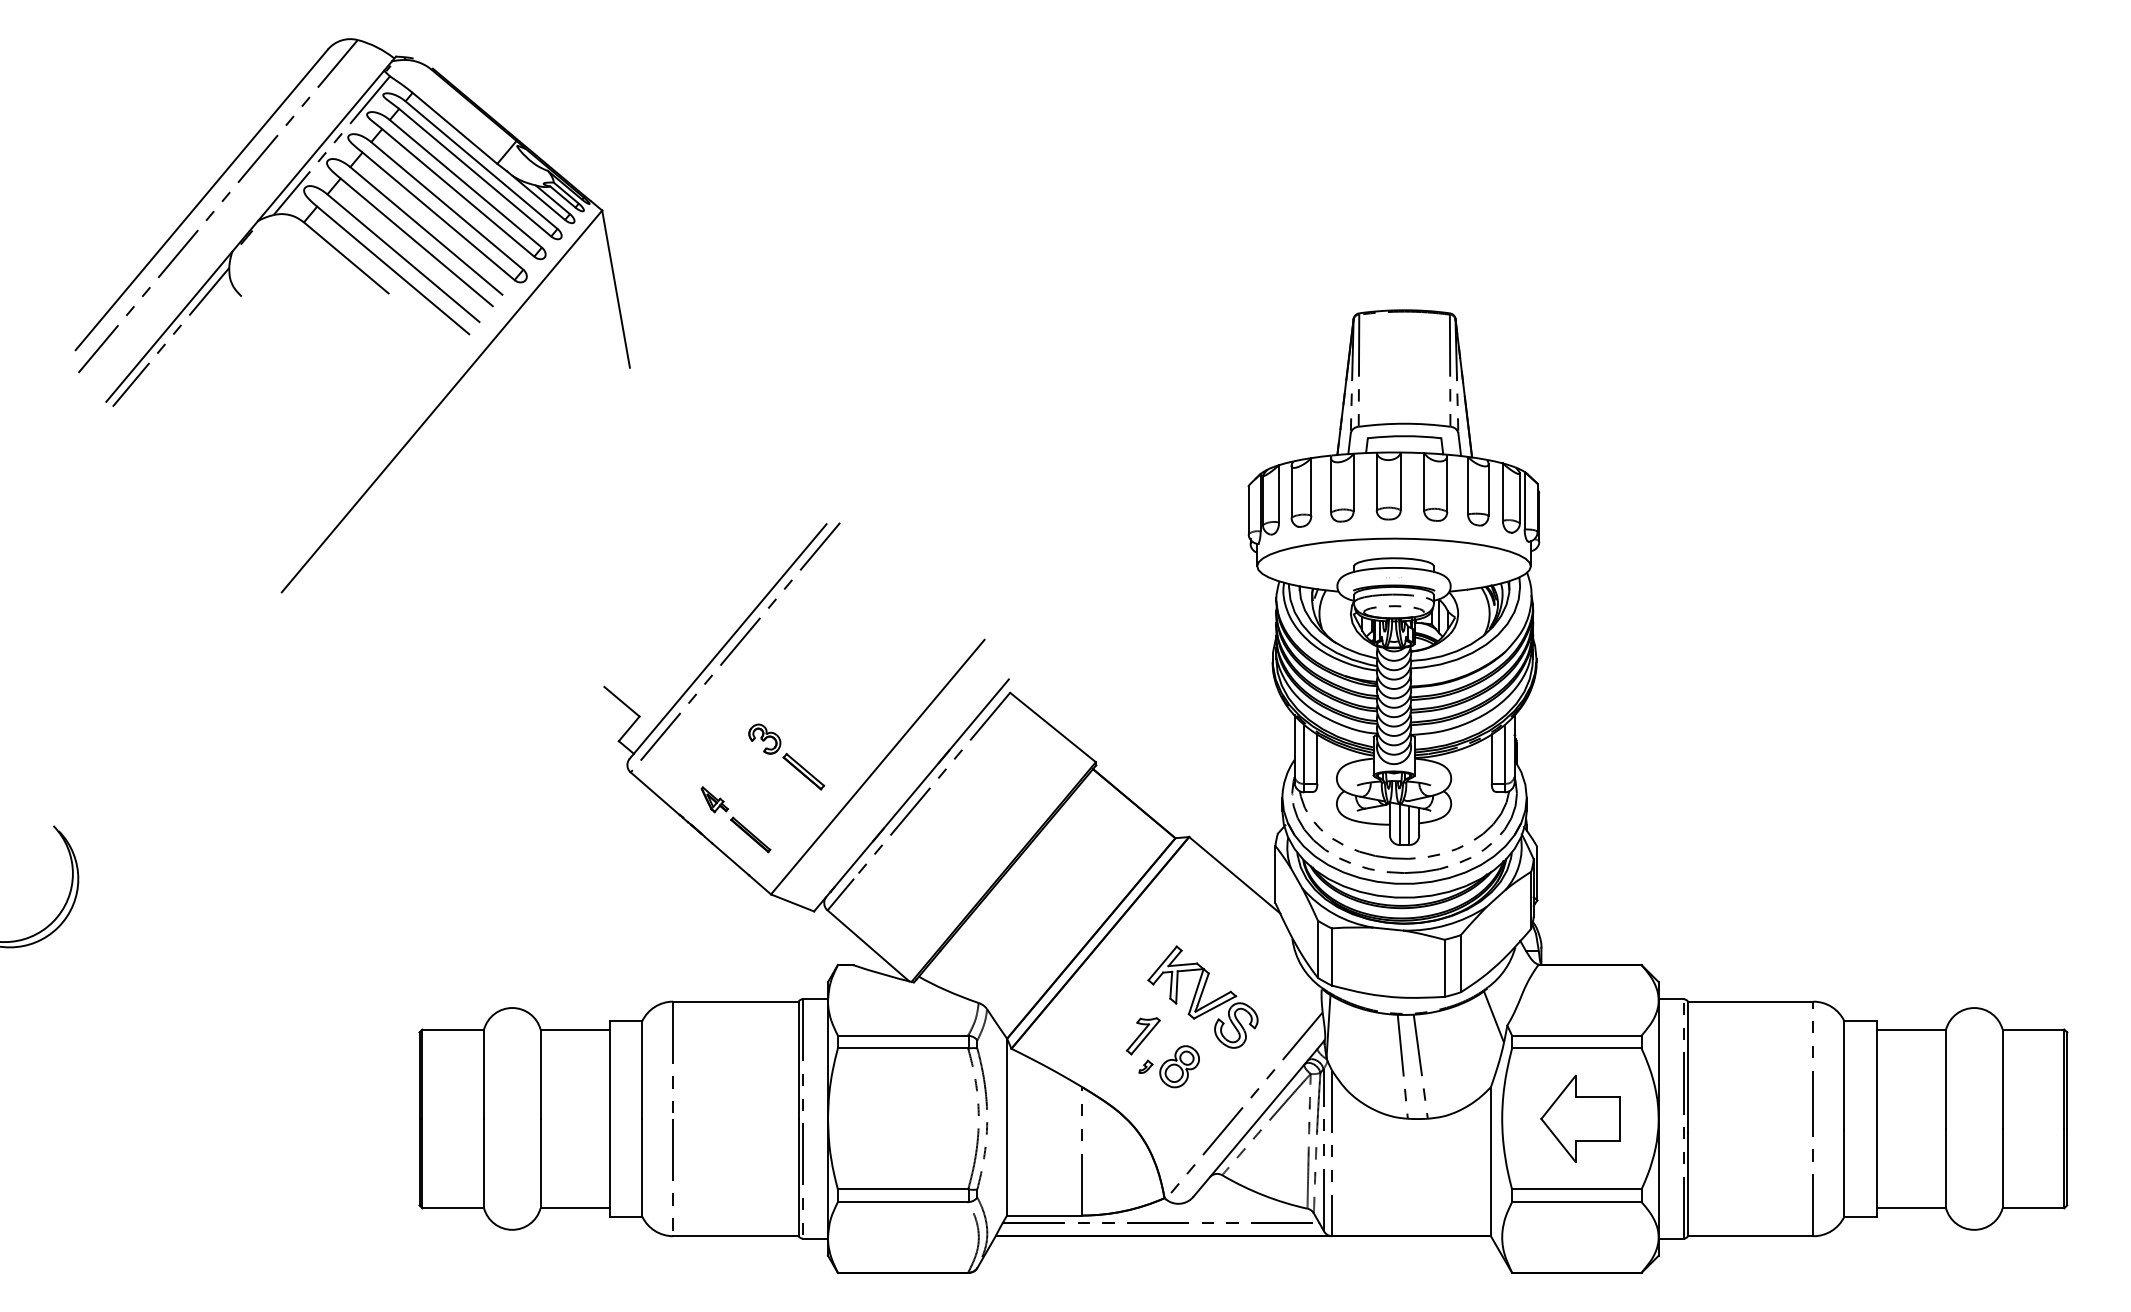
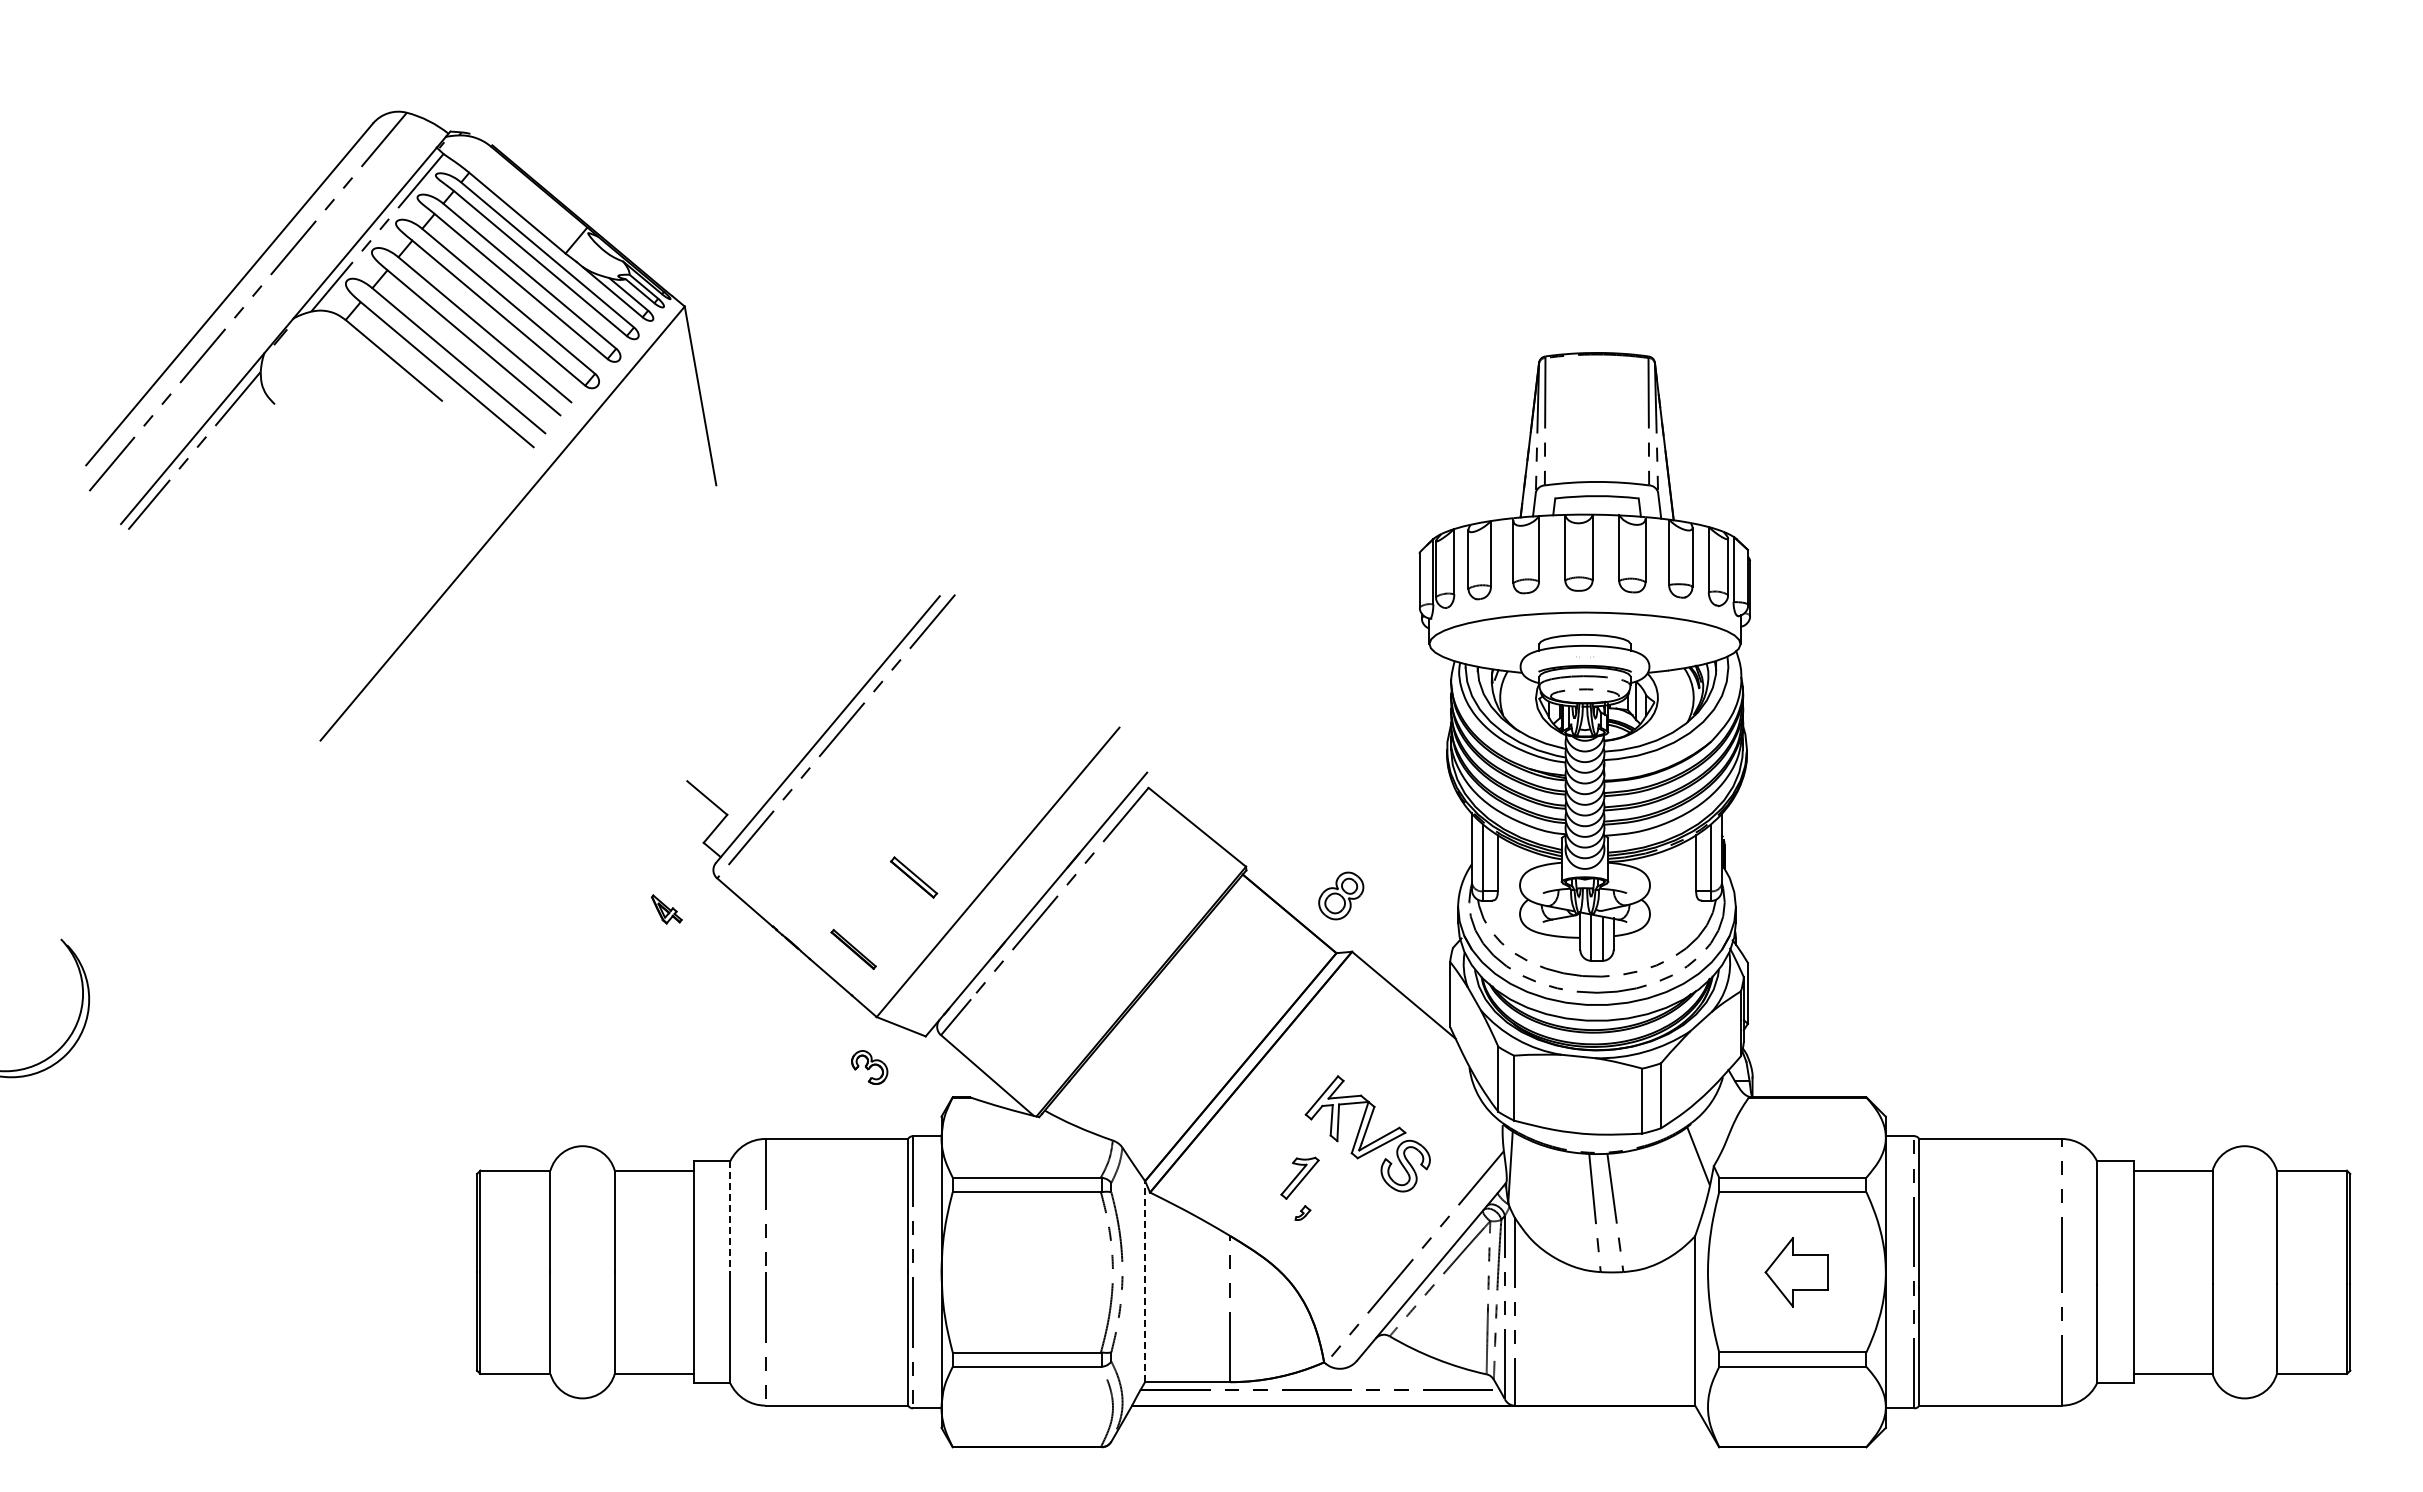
part: (375, 283) -> (426, 389), moved
part: (764, 739) -> (869, 1067), moved
part: (714, 799) -> (666, 909), moved
part: (1179, 1066) -> (1341, 895), moved
line: (642, 1069) -> (730, 1216), solid -> dashed
part: (1580, 1119) -> (1796, 1272), size x0.7
line: (1007, 1127) -> (1145, 1281), solid -> dashed

